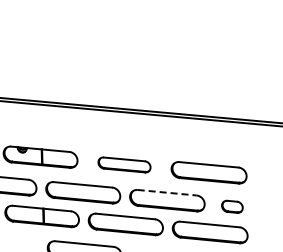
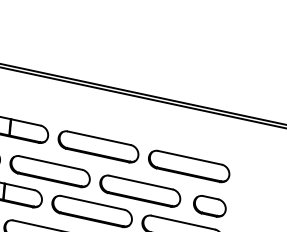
part: (124, 164) -> (98, 146), size x1.43
line: (167, 192) -> (141, 182), dashed -> solid
part: (232, 206) -> (210, 206), size x1.43

